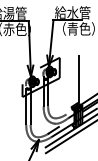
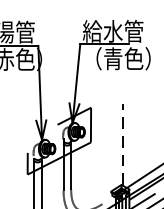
line: (78, 79) -> (122, 144), solid -> dashed

